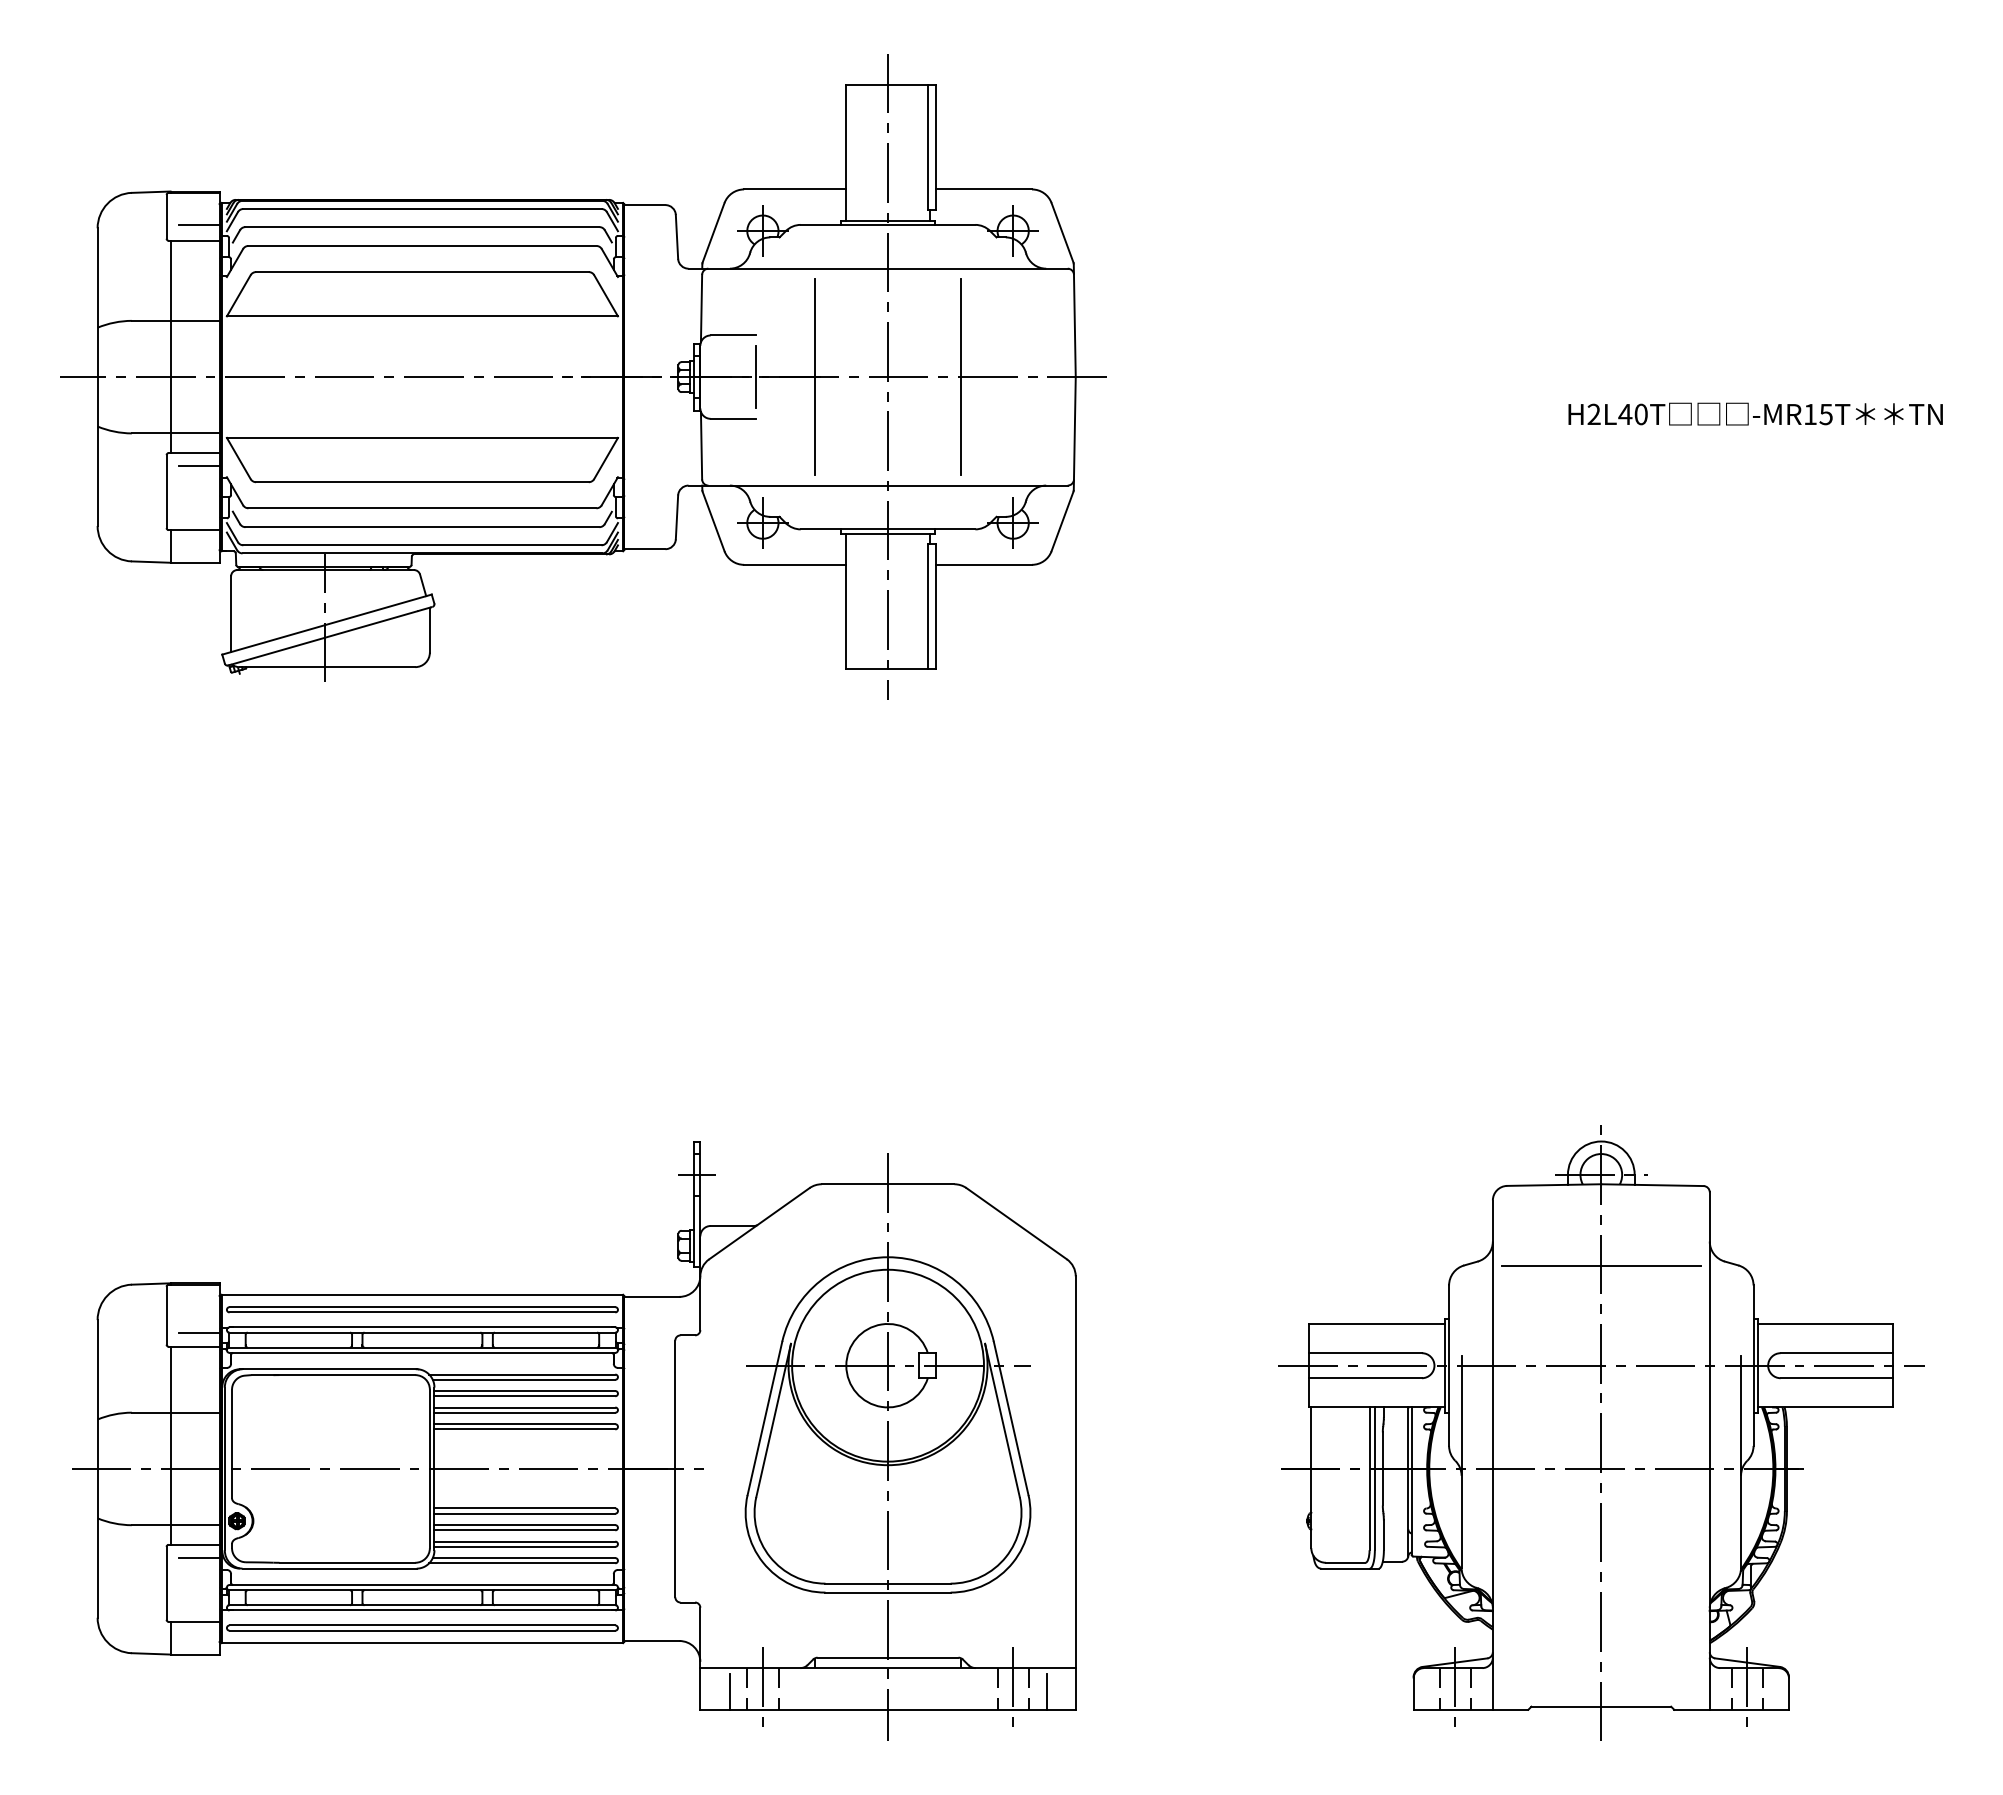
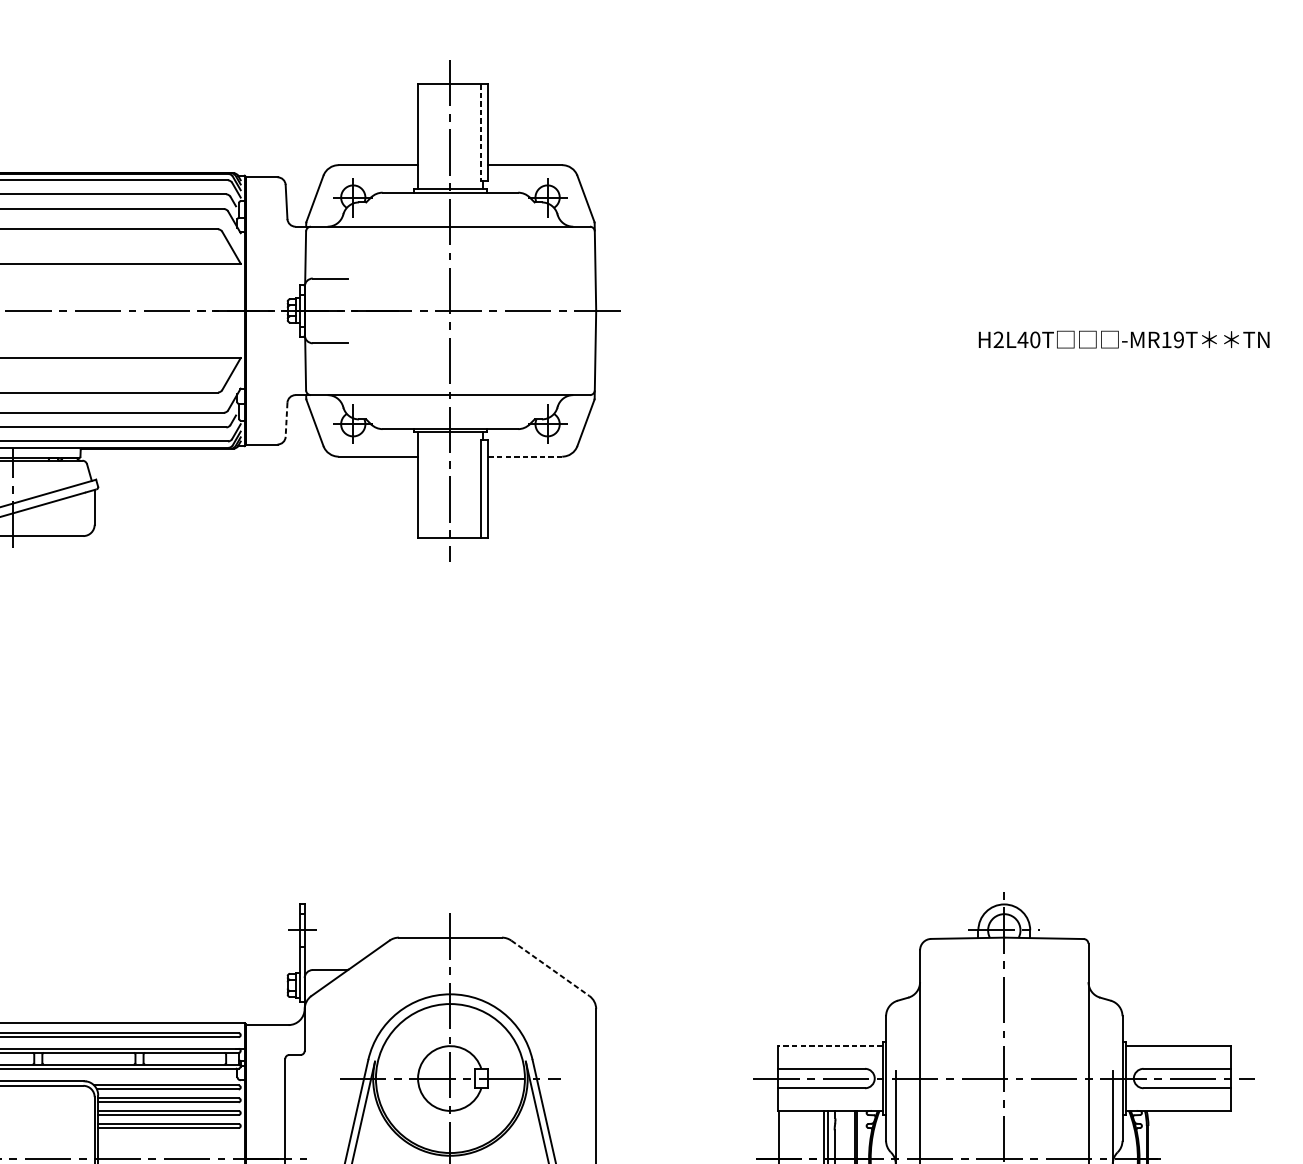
line: (927, 147) -> (481, 132), solid -> dashed
line: (756, 376) -> (348, 310), removed
line: (815, 377) -> (394, 311), removed
line: (961, 377) -> (507, 311), removed
text: (1825, 414) -> (1178, 339), -MR15T -> -MR19T
line: (676, 517) -> (286, 419), solid -> dashed
line: (984, 564) -> (525, 456), solid -> dashed
line: (1016, 1223) -> (550, 968), solid -> dashed
line: (1601, 1265) -> (1004, 1000), removed
line: (1377, 1323) -> (830, 1045), solid -> dashed

